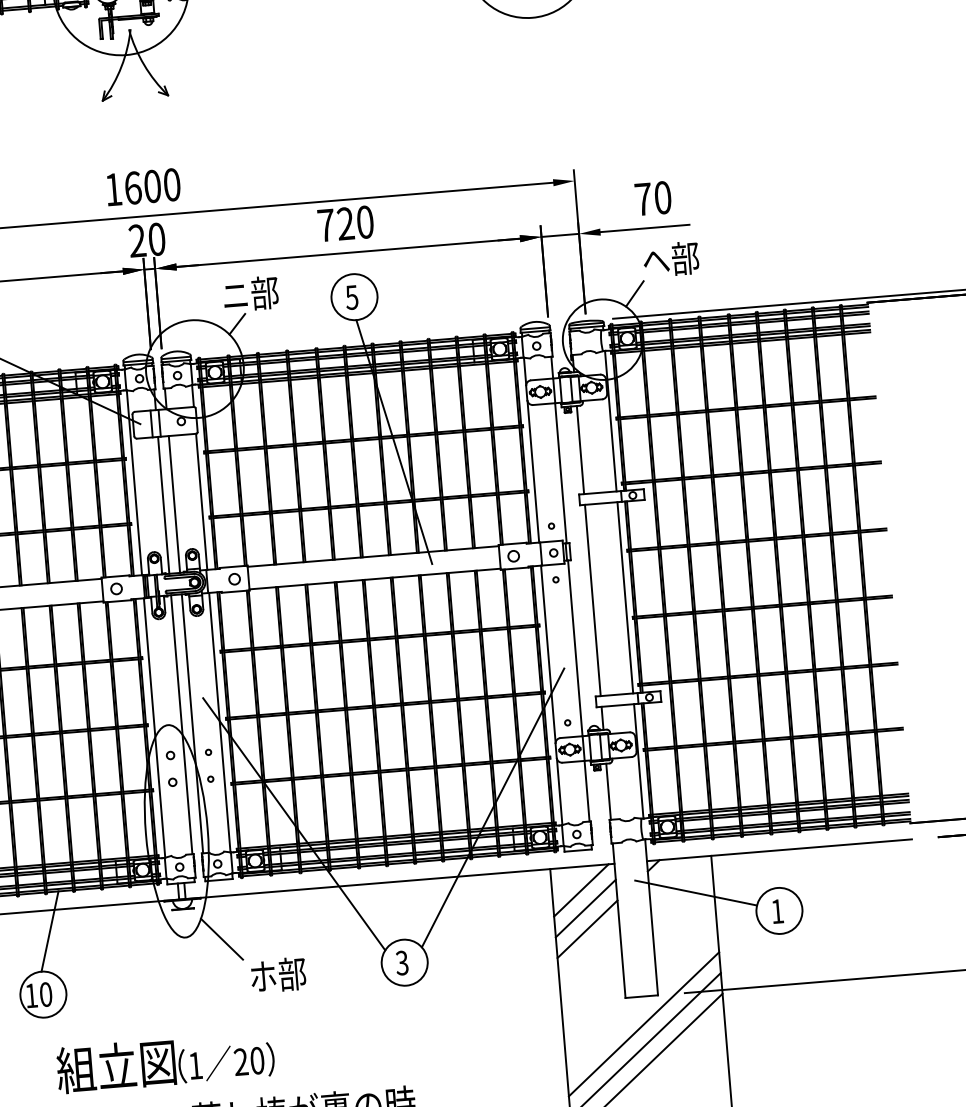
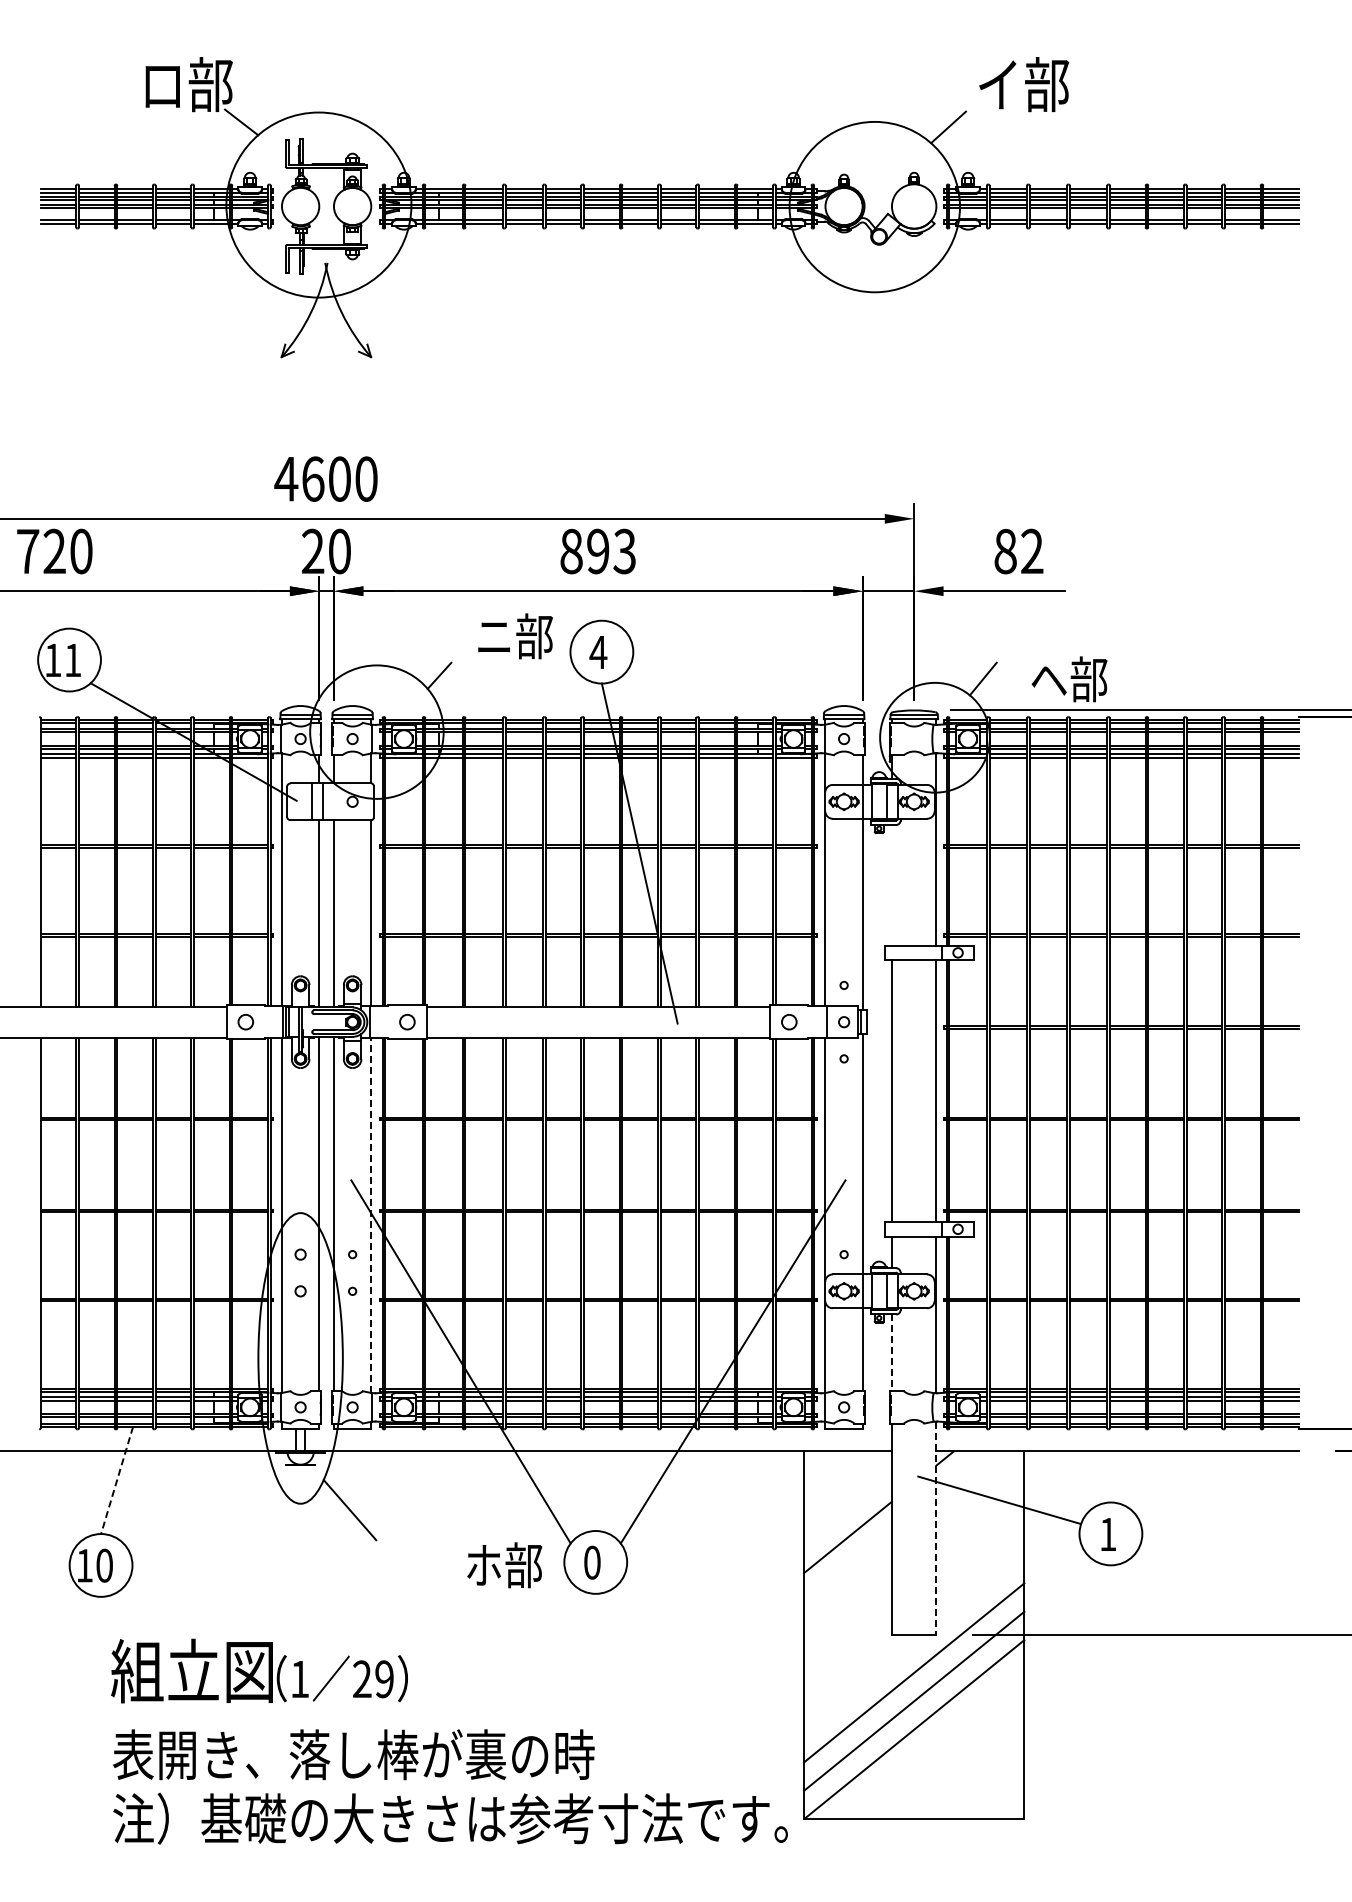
text: (113, 189) -> (286, 479), 1600 -> 4600
text: (652, 198) -> (1018, 551), 70 -> 82
text: (345, 223) -> (597, 551), 720 -> 893
text: (671, 259) -> (1069, 679), moved
text: (250, 294) -> (515, 636), moved
text: (352, 297) -> (598, 652), 5 -> 4
line: (580, 449) -> (891, 884), removed
line: (220, 722) -> (371, 1215), solid -> dashed
line: (608, 792) -> (891, 1353), solid -> dashed
line: (581, 890) -> (843, 1483), removed
line: (585, 908) -> (847, 1508), removed
line: (651, 917) -> (936, 1528), solid -> dashed
line: (50, 931) -> (117, 1480), solid -> dashed
text: (401, 963) -> (591, 1562), 3 -> 0
text: (278, 975) -> (504, 1565), moved
text: (257, 1060) -> (384, 1679), 20 -> 29

